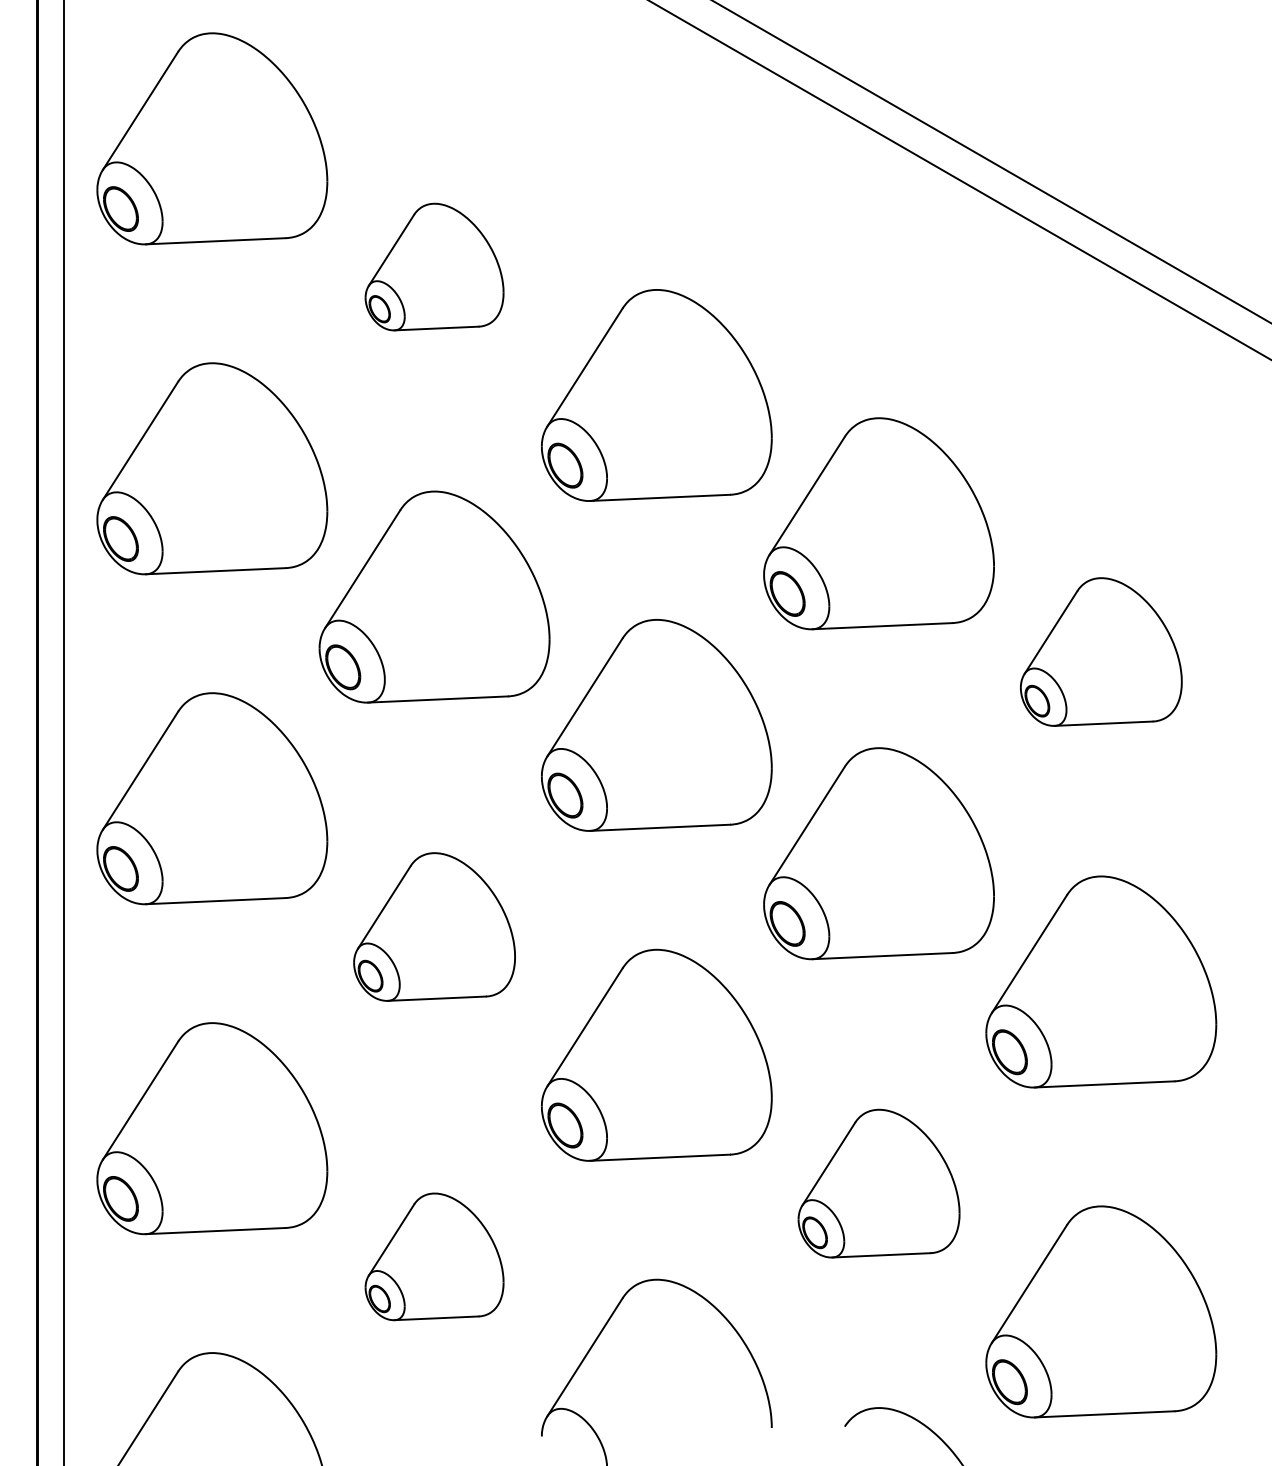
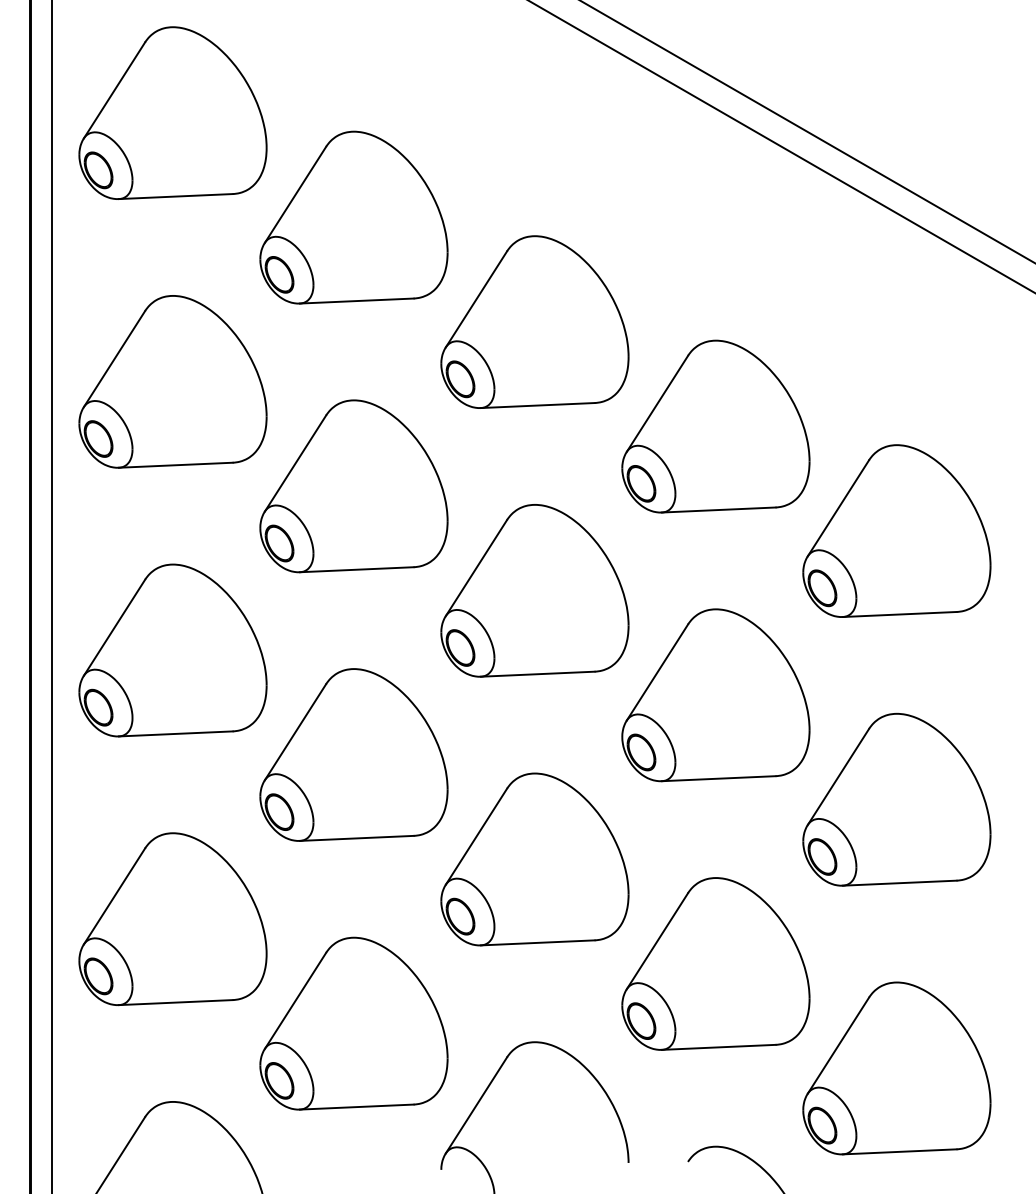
part: (433, 266) -> (353, 217), size x1.67
part: (1100, 651) -> (896, 530), size x1.43
part: (433, 926) -> (353, 754), size x1.43
part: (878, 1183) -> (715, 963), size x1.43
part: (433, 1256) -> (353, 1023), size x1.67

